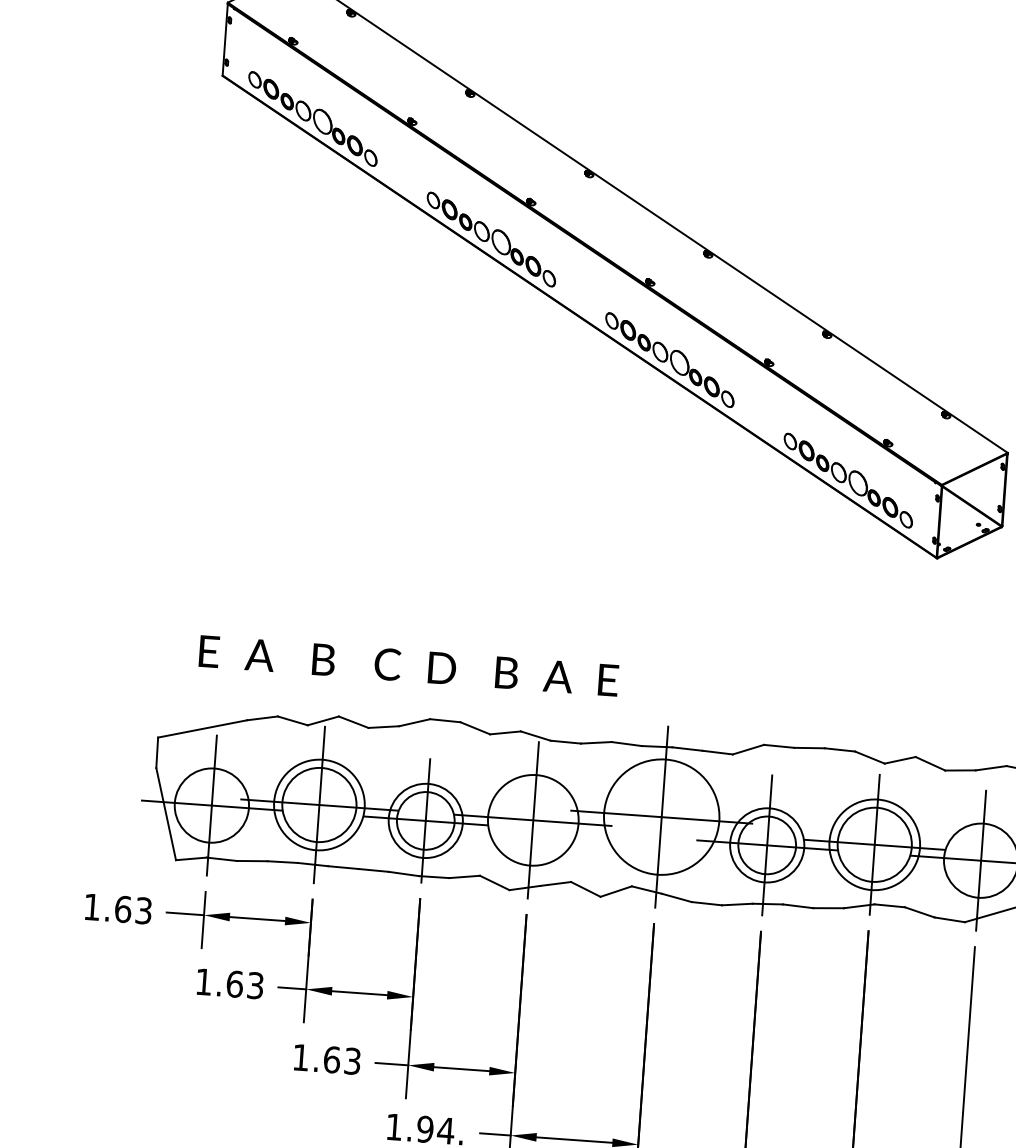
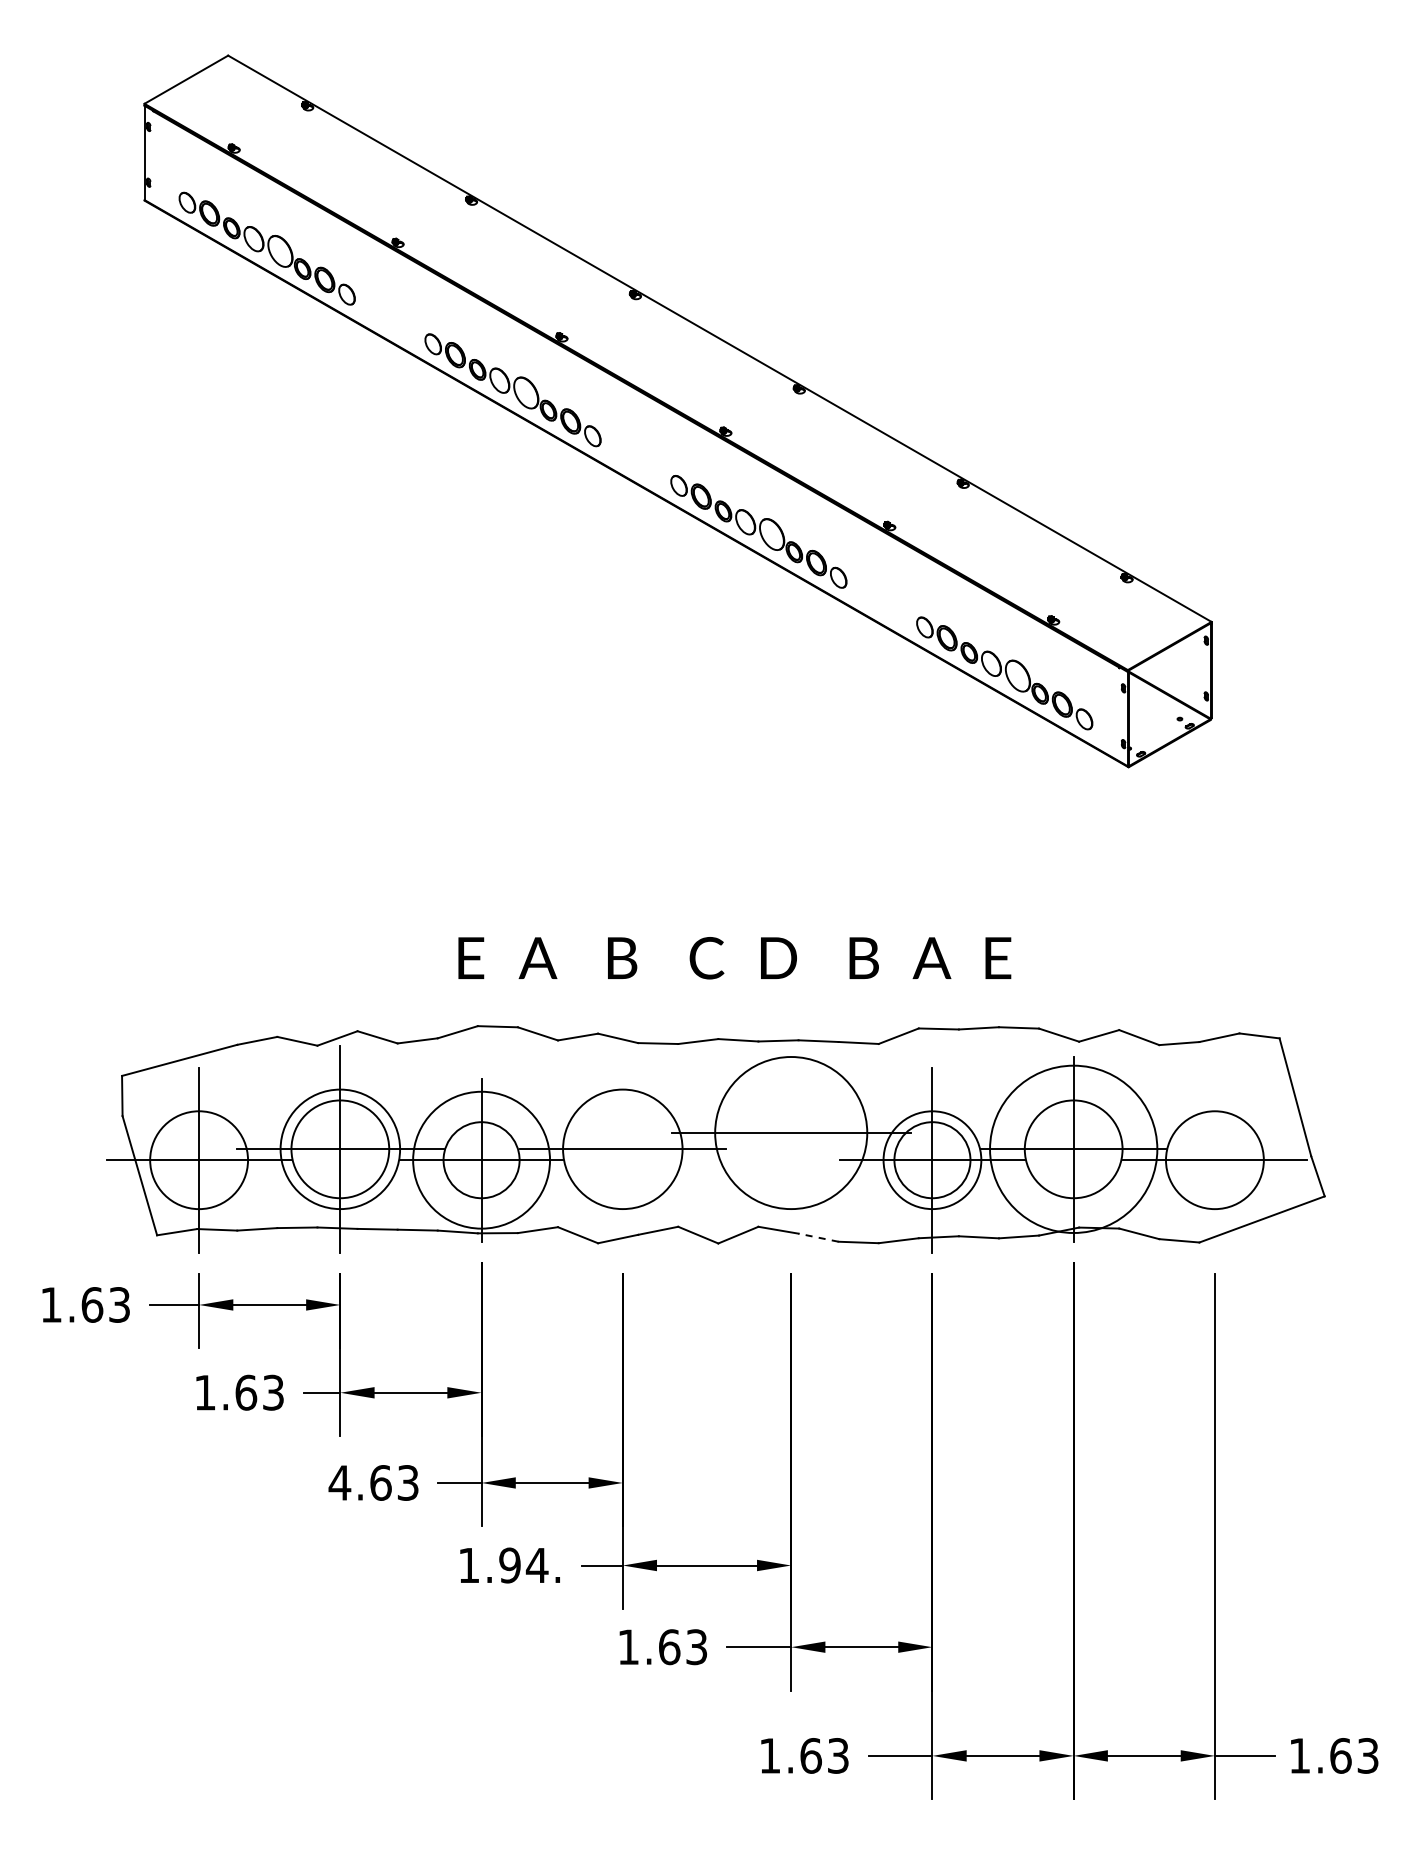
text: (408, 666) -> (734, 958), moved
line: (661, 816) -> (791, 1132), removed
line: (533, 820) -> (622, 1149), removed
circle: (425, 821) -> (481, 1160), size x1.4
circle: (874, 844) -> (1073, 1149), size x1.4
line: (980, 860) -> (1214, 1159), removed
line: (676, 897) -> (818, 1237), solid -> dashed
text: (300, 1057) -> (339, 1482), 1.63 -> 4.63

